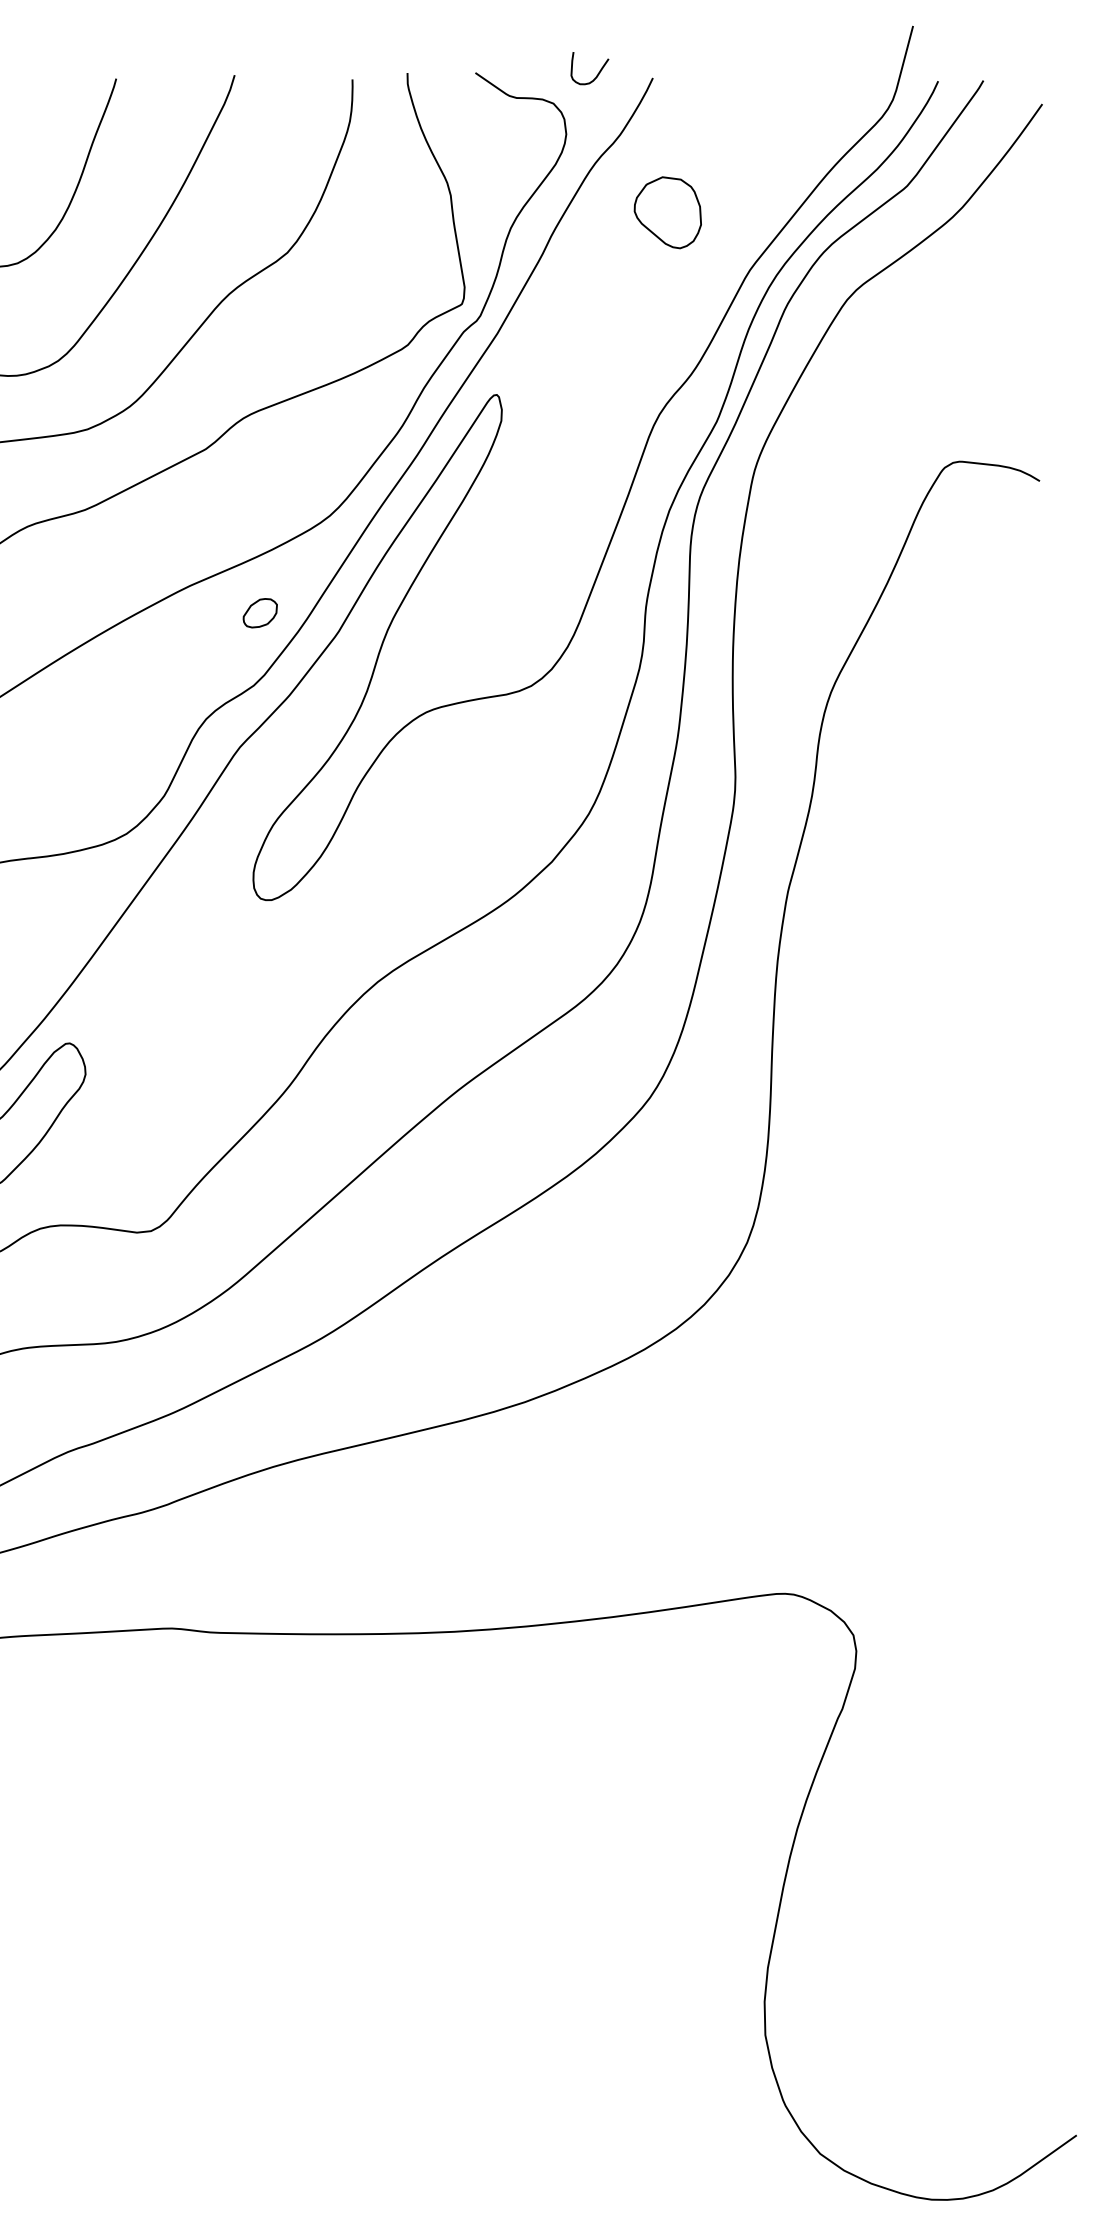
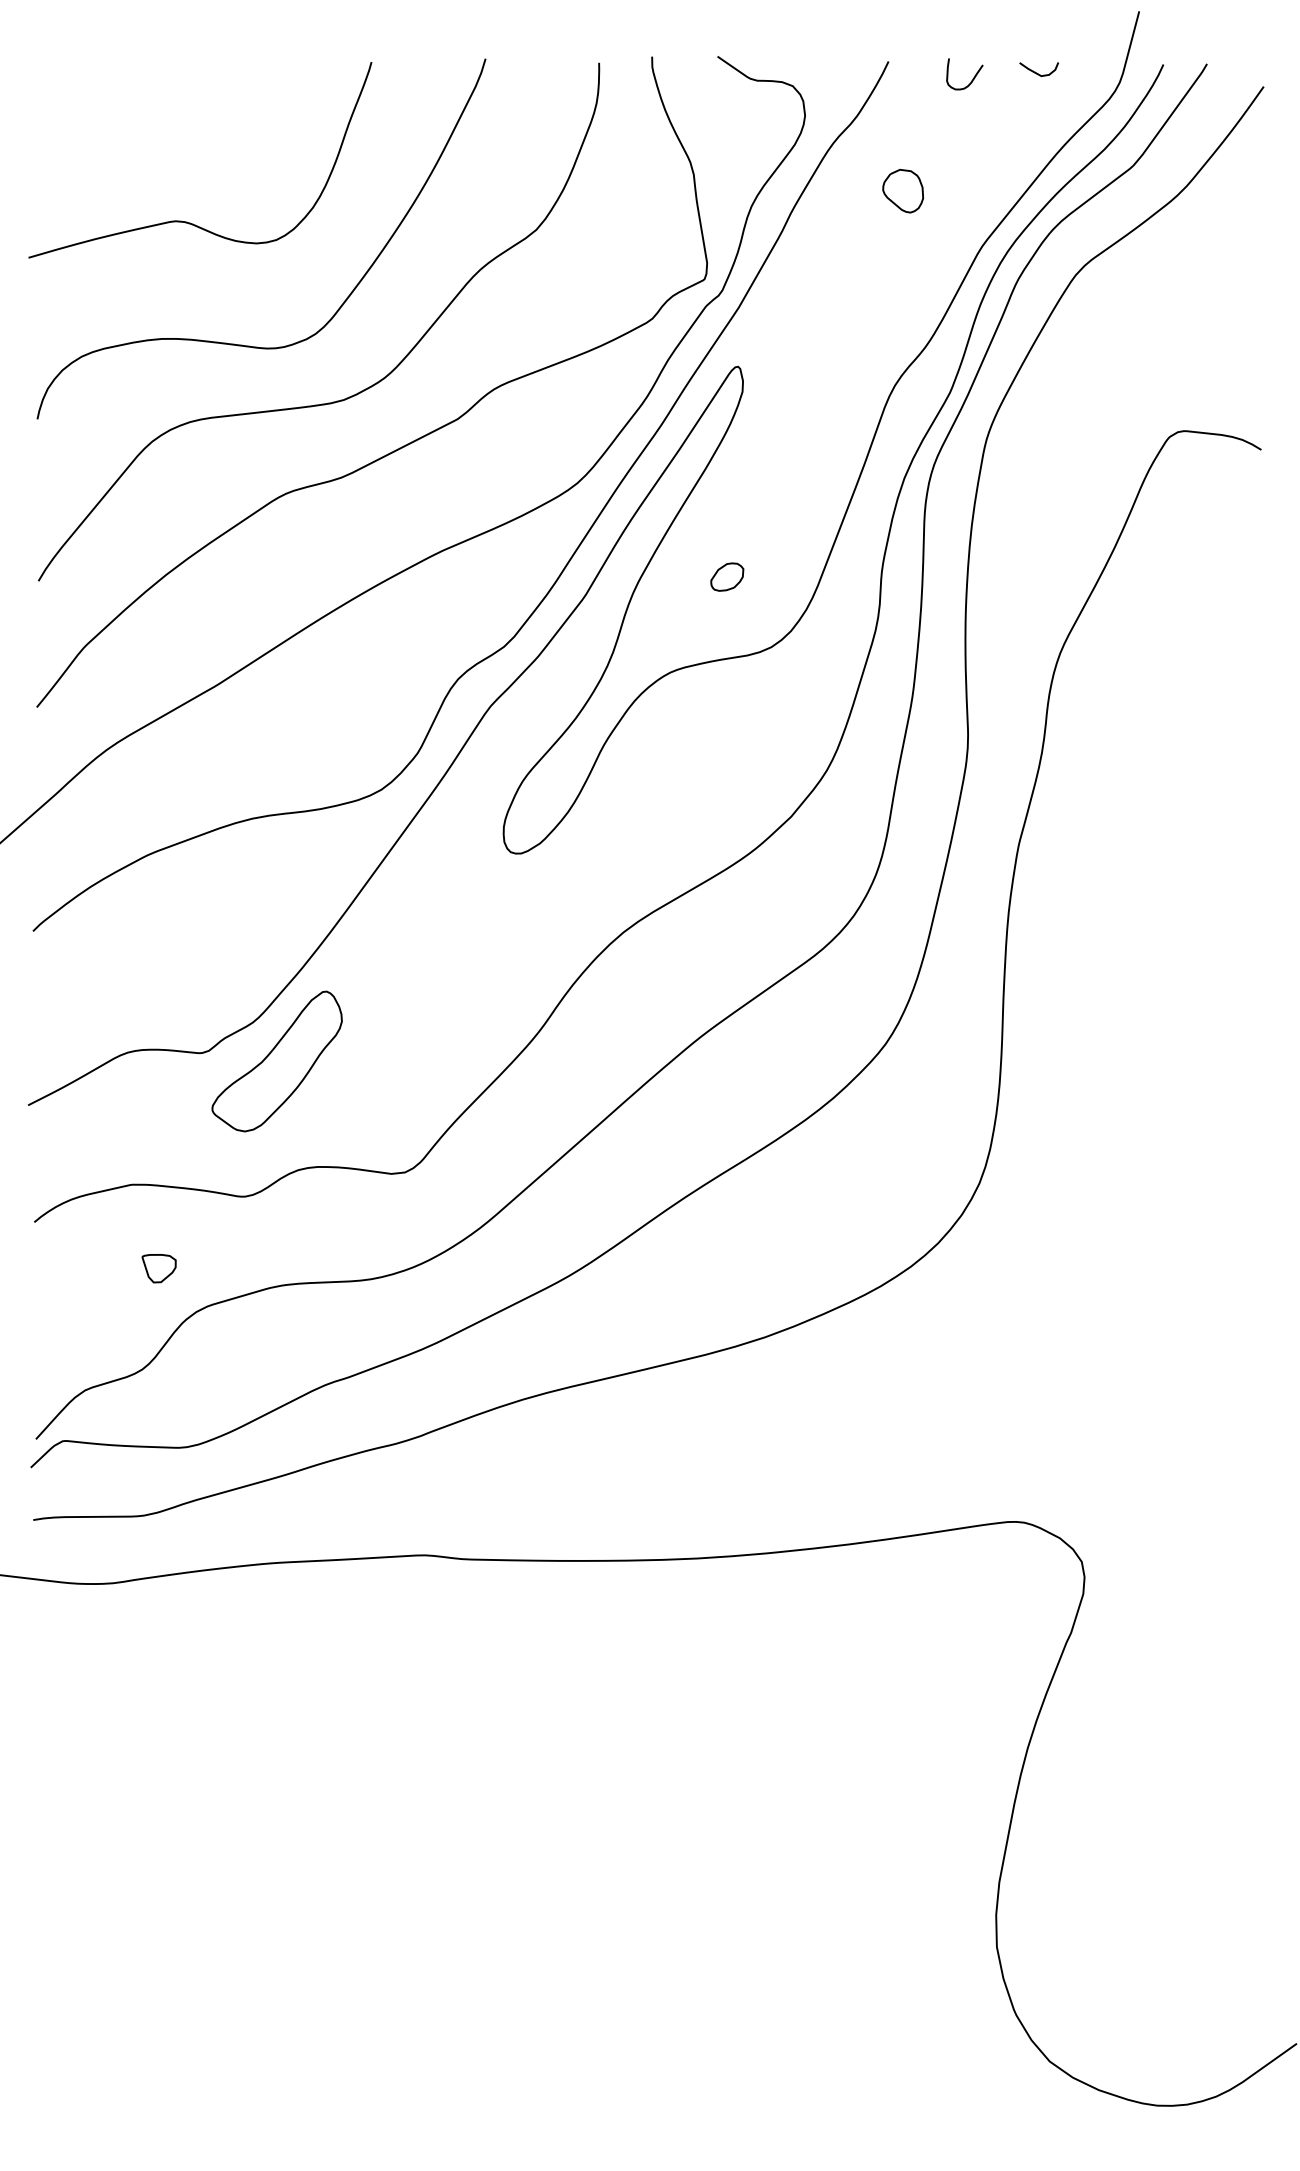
curve: (597, 72) -> (972, 78), moved
curve: (807, 89) -> (1037, 72), added
part: (668, 211) -> (903, 190), size x0.62
part: (260, 612) -> (727, 576), moved

